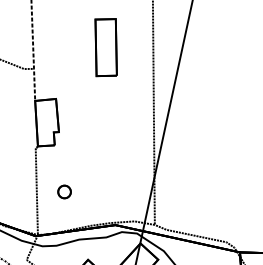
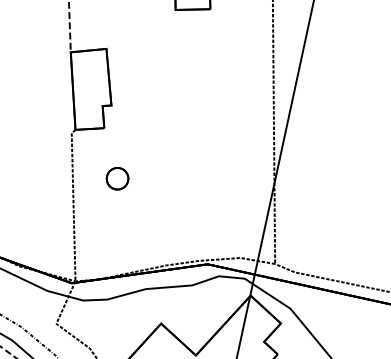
part: (64, 191) -> (117, 177), moved

